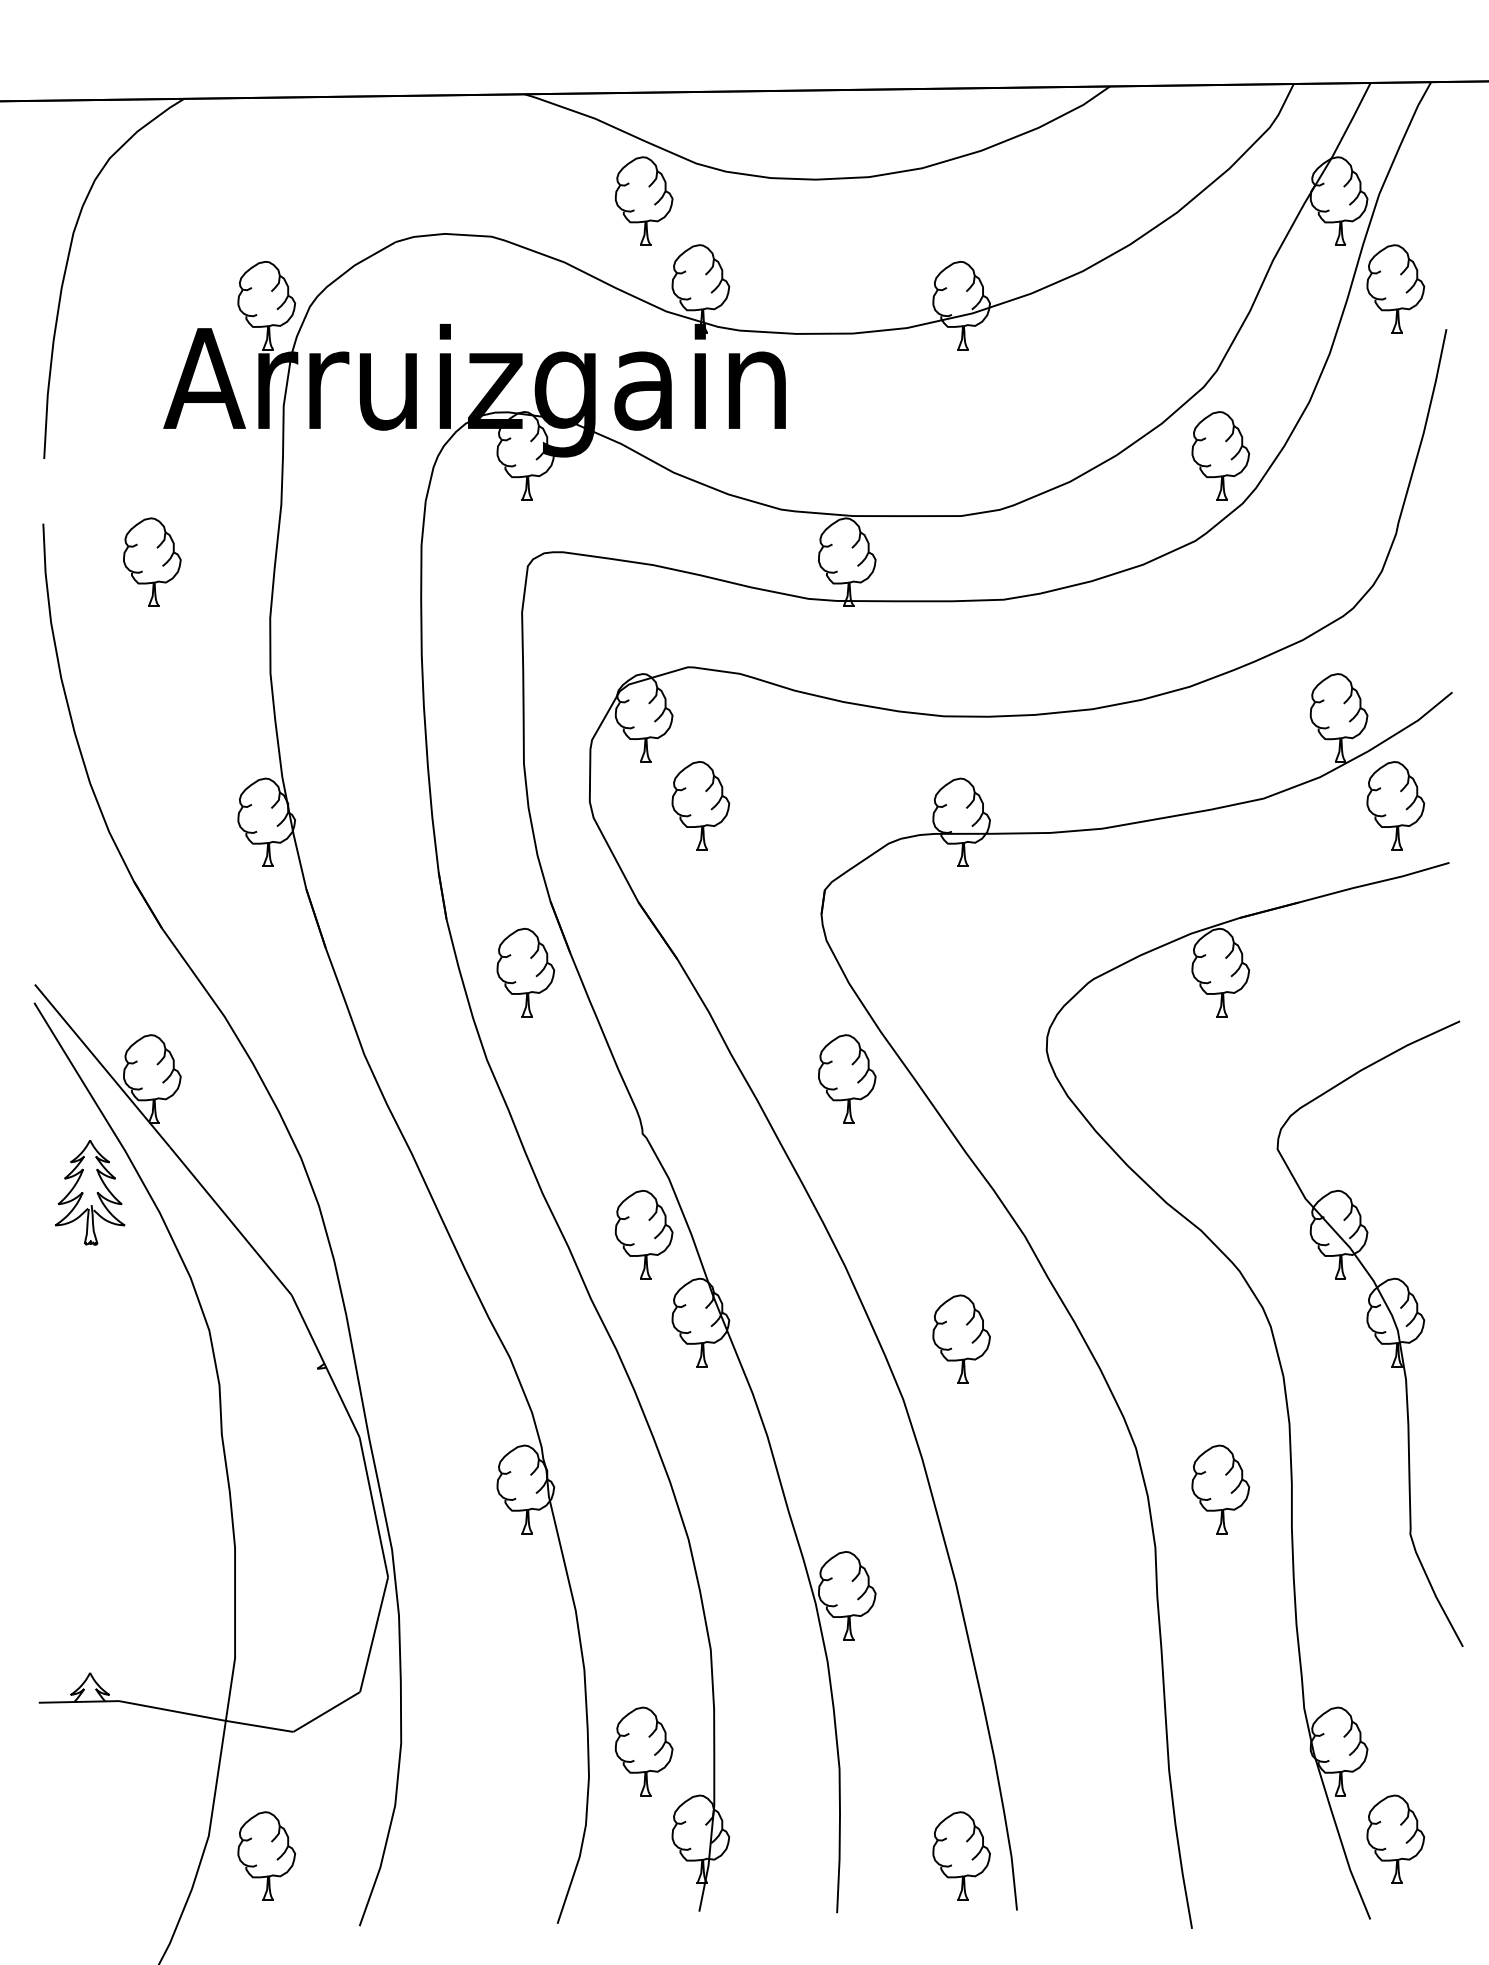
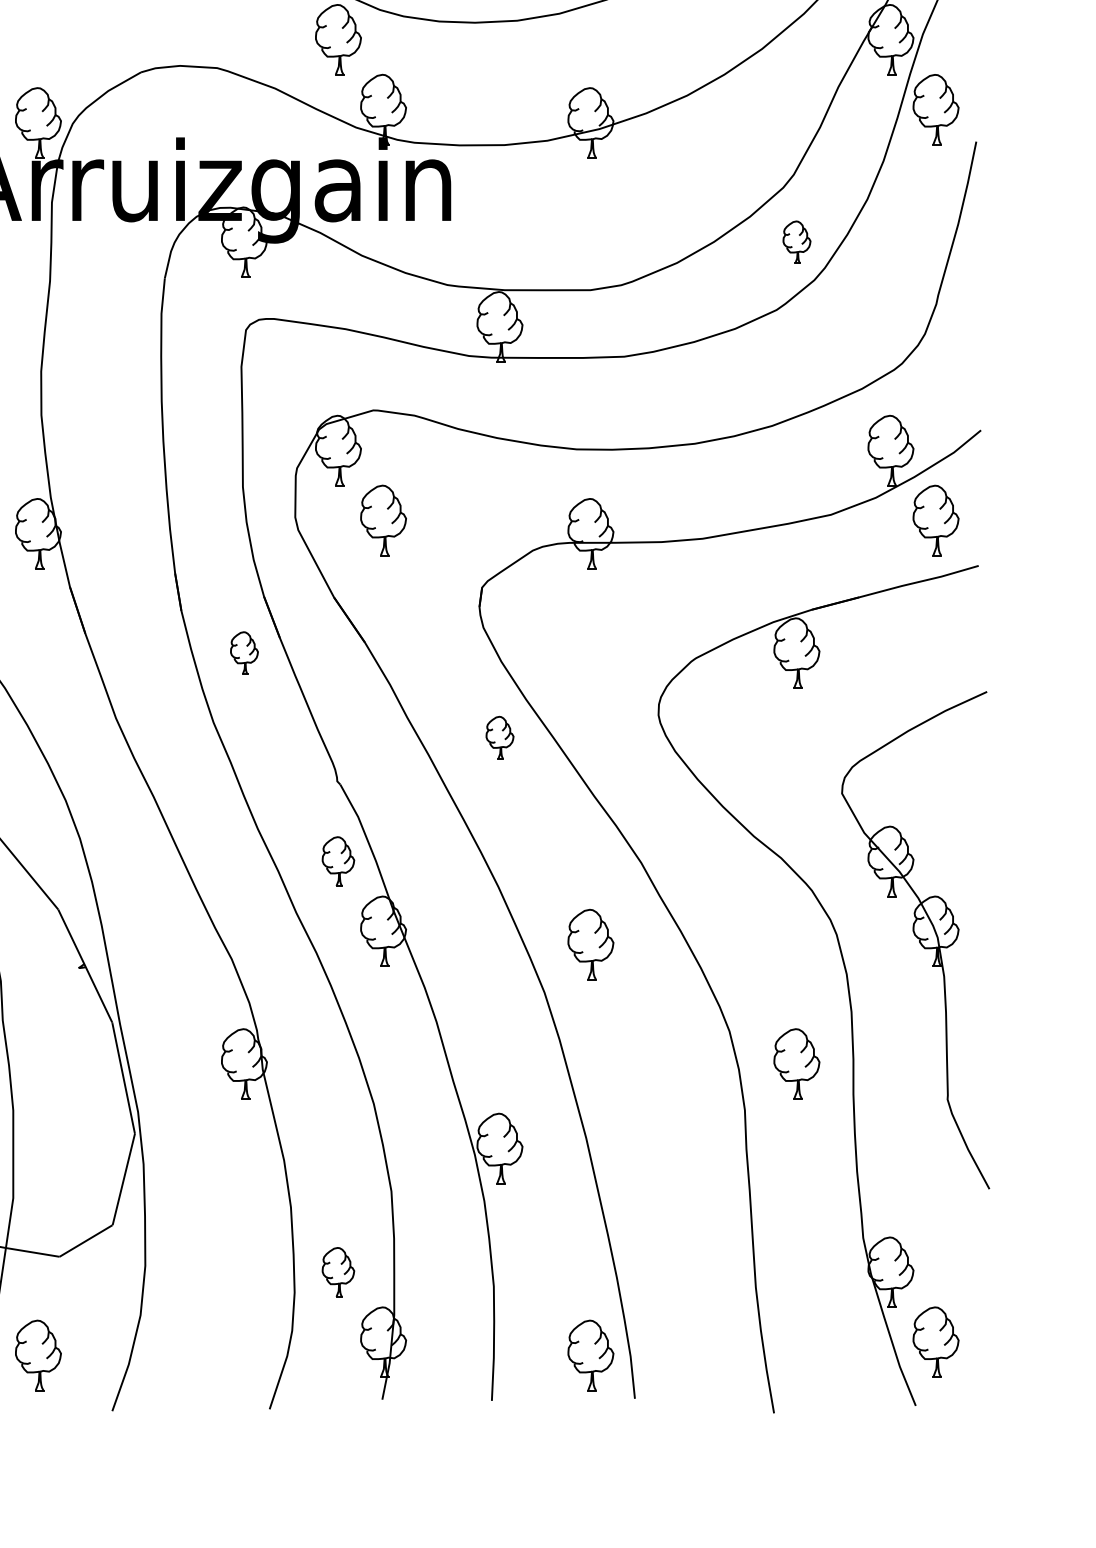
part: (1220, 455) -> (796, 242), size x0.6
part: (525, 972) -> (244, 653), size x0.6
part: (847, 1078) -> (500, 737), size x0.6
part: (643, 1234) -> (337, 861), size x0.7
part: (643, 1751) -> (337, 1272), size x0.7

